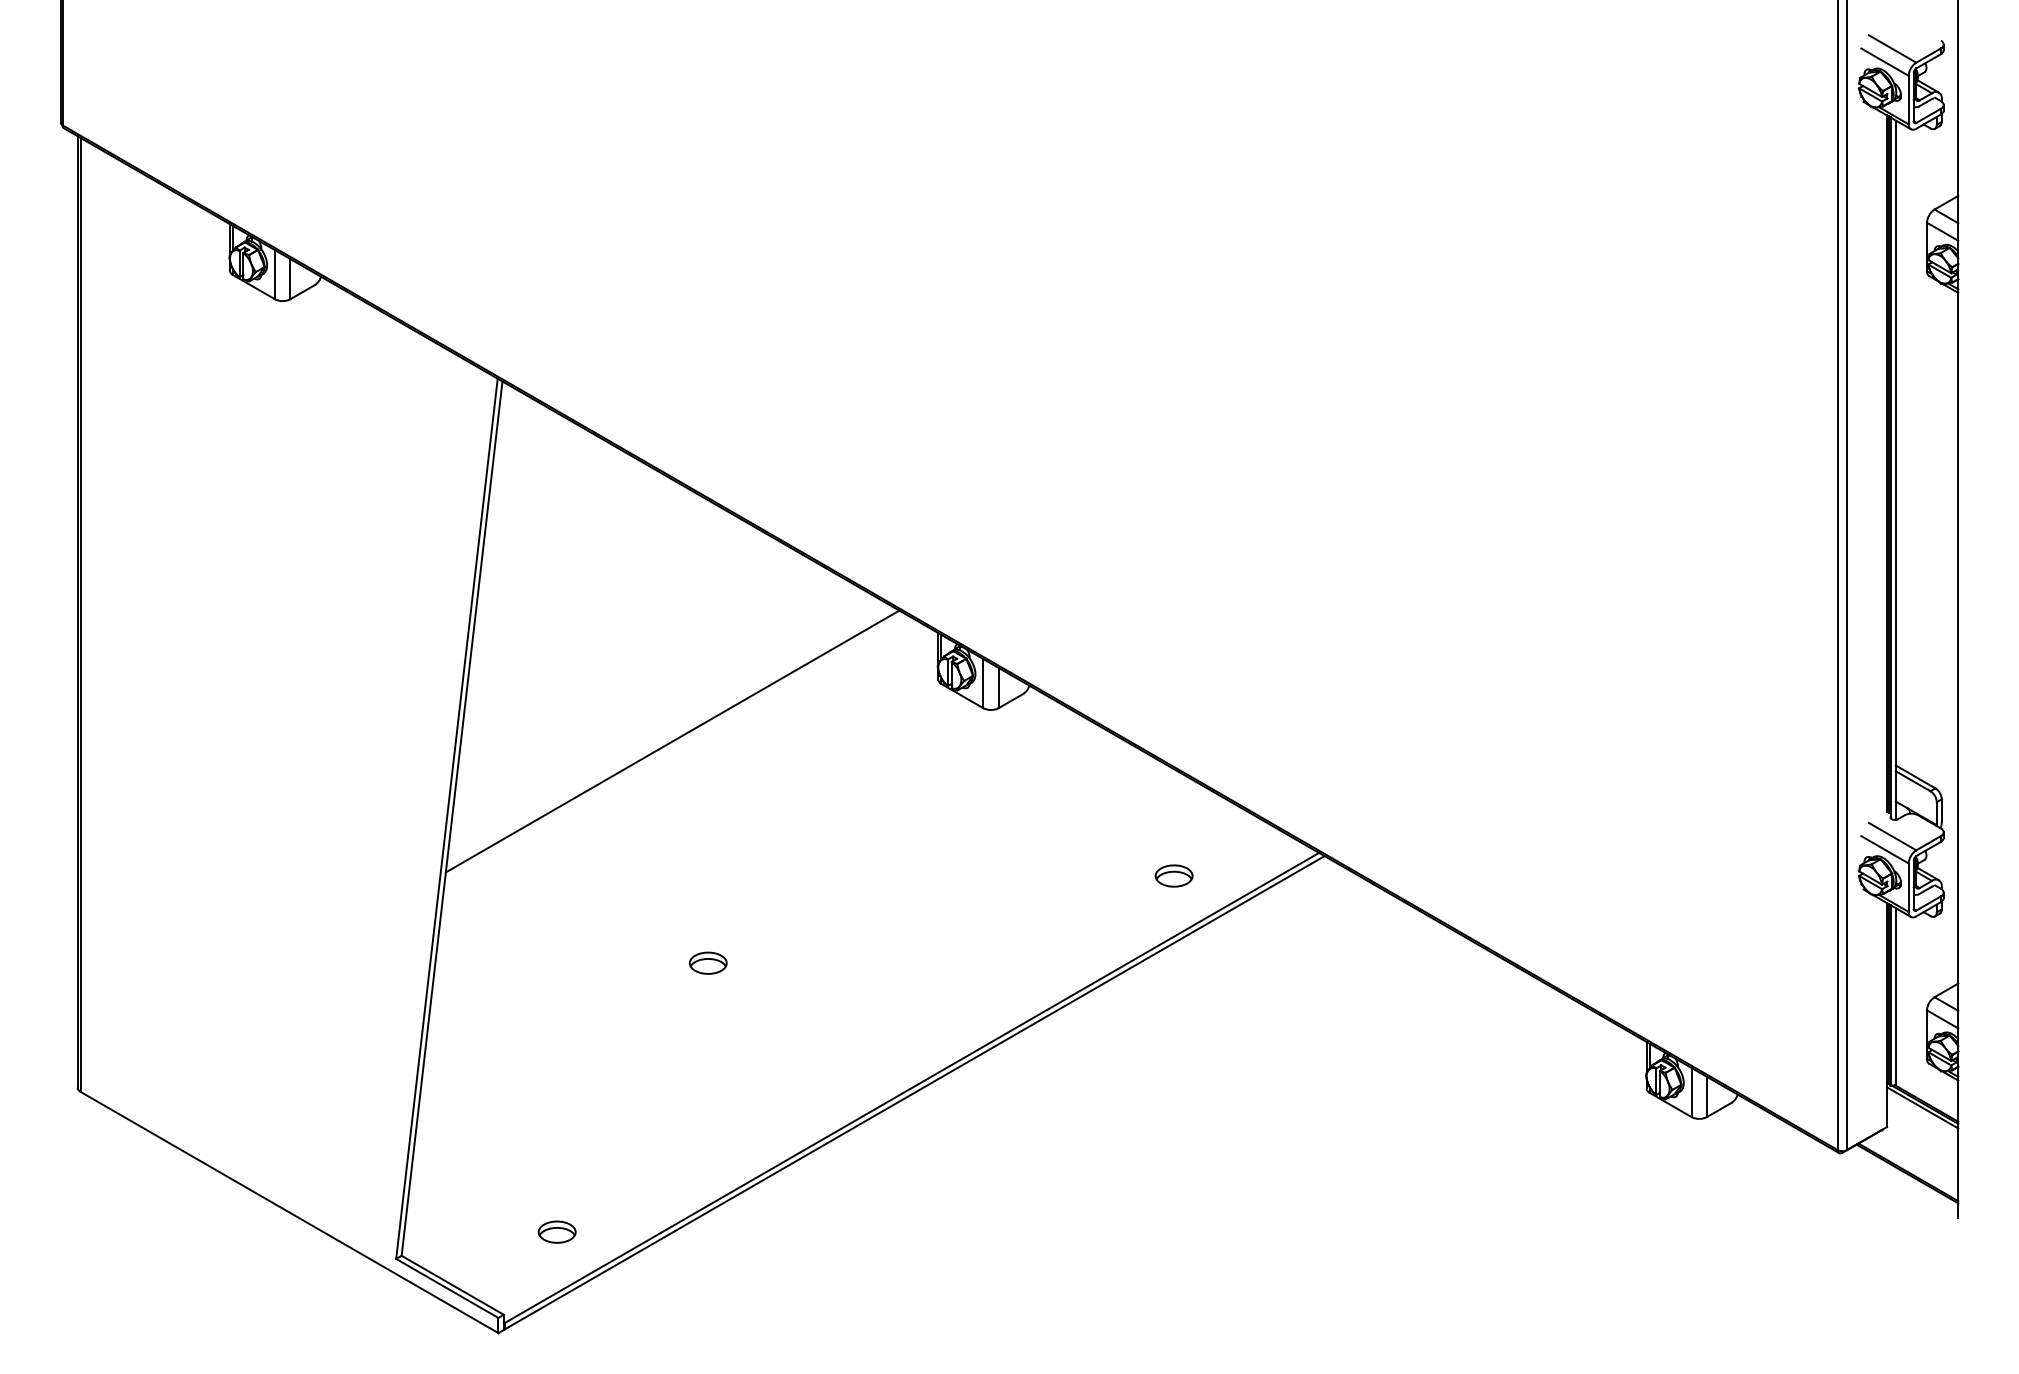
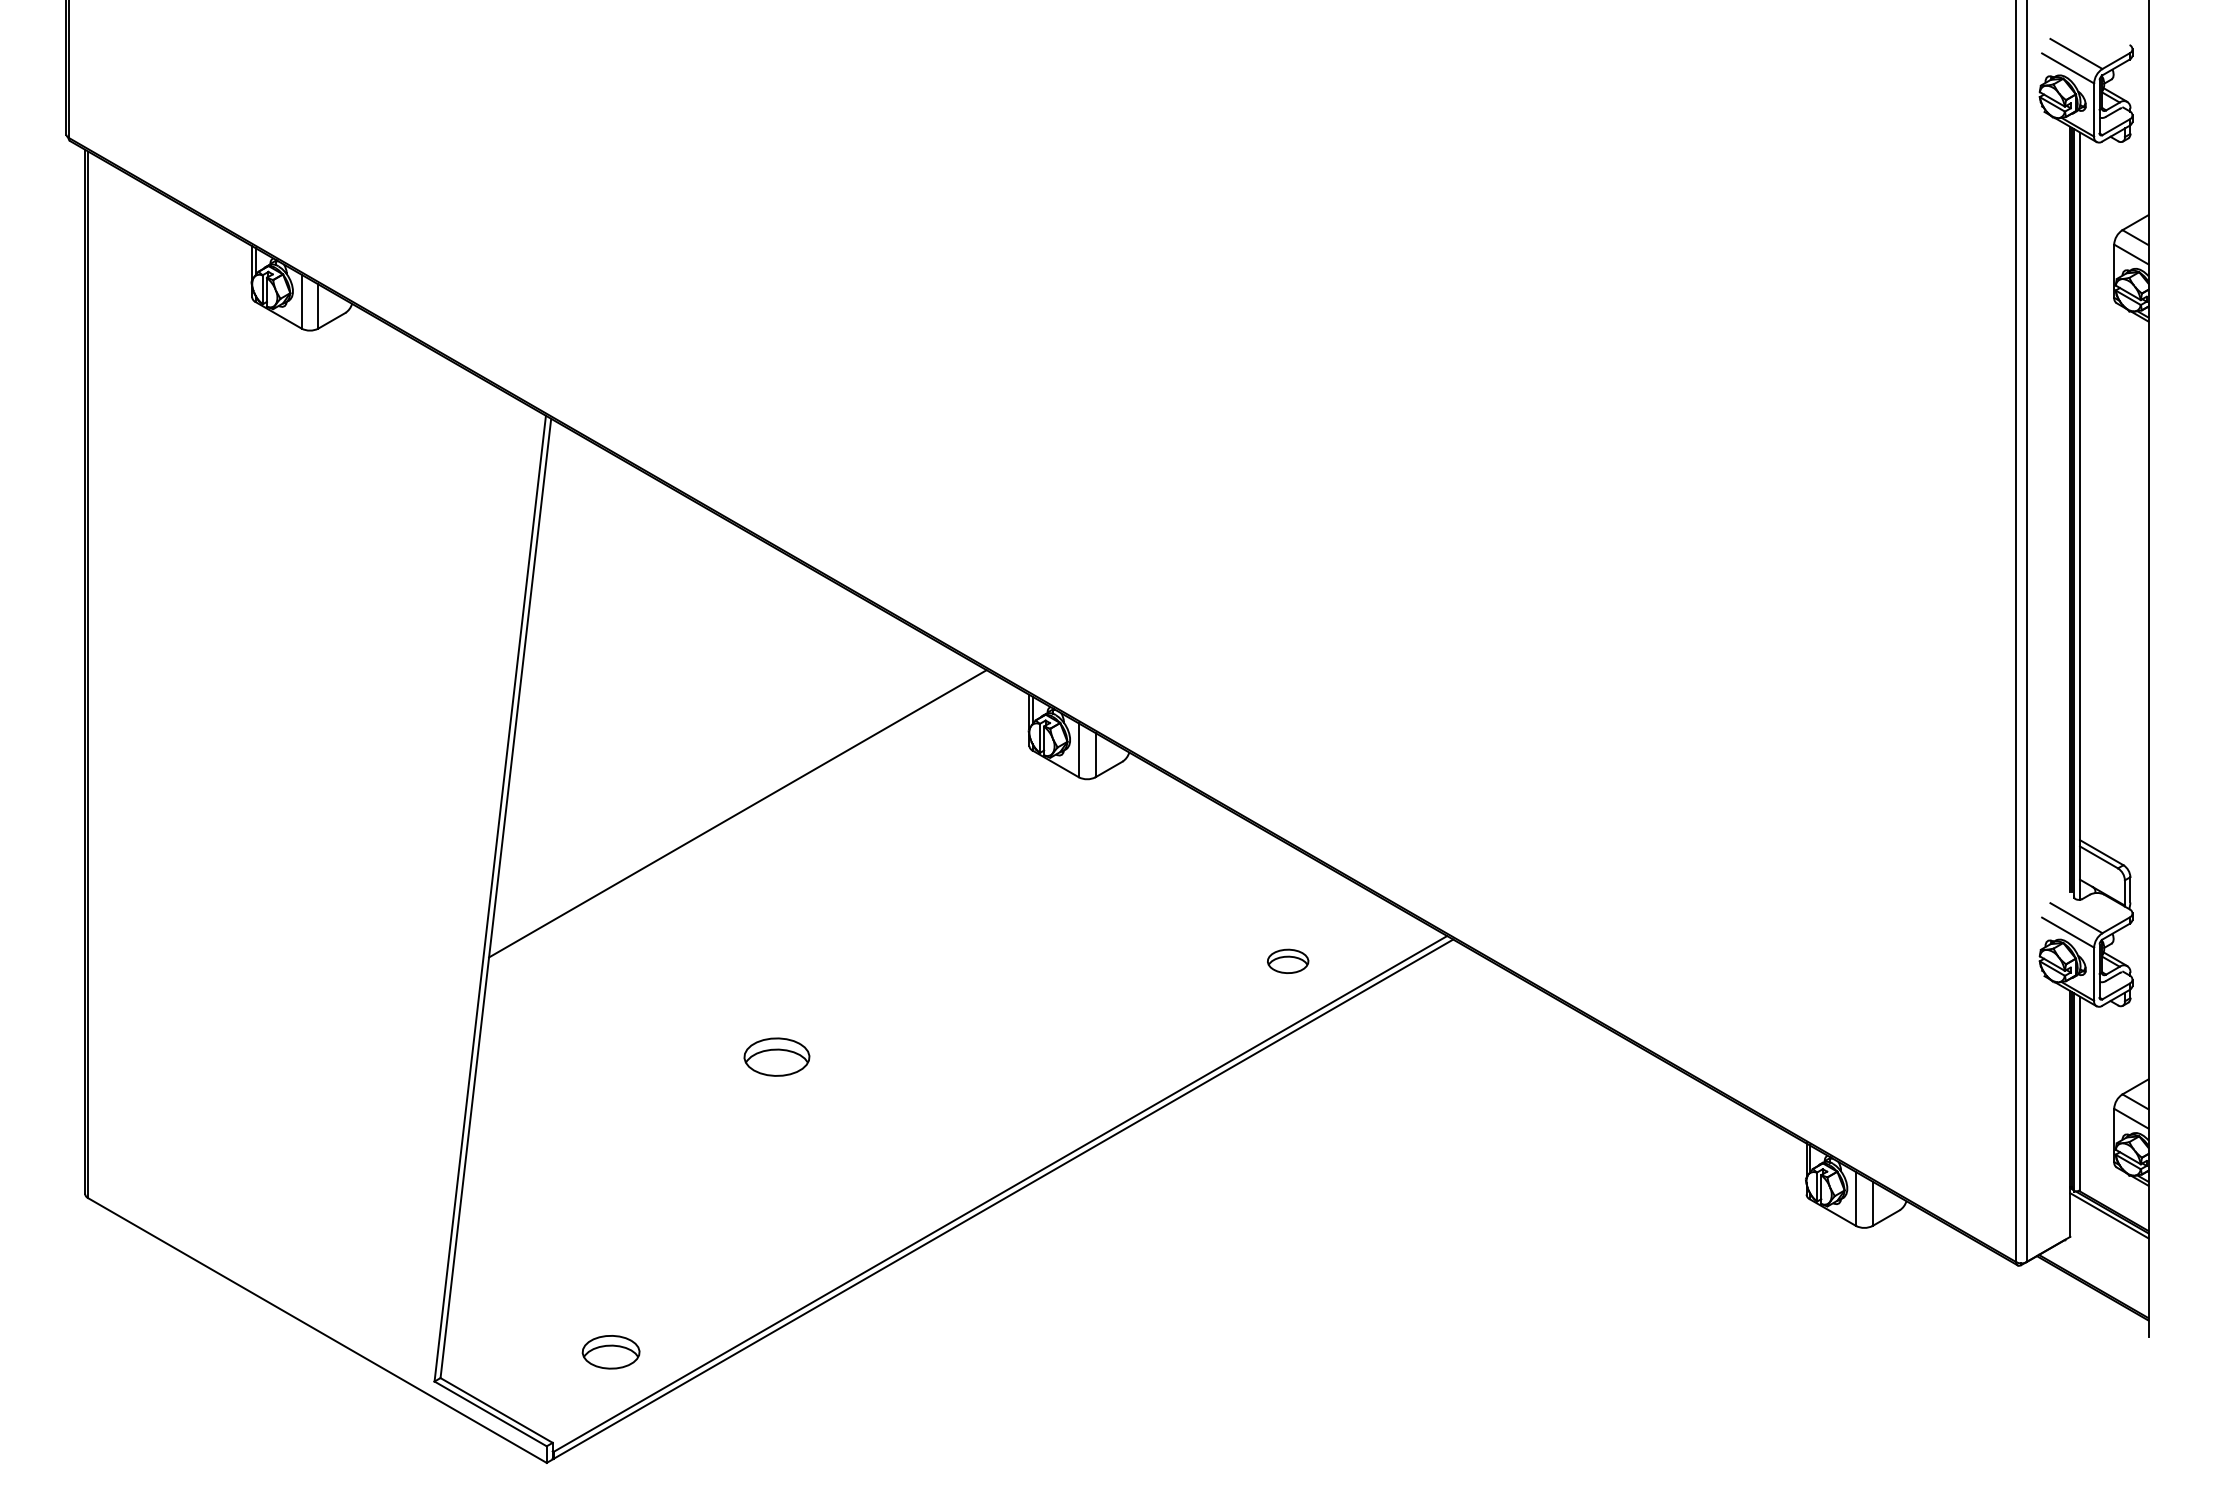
part: (707, 962) -> (776, 1056), size x1.6
part: (557, 1231) -> (611, 1351), size x1.4

